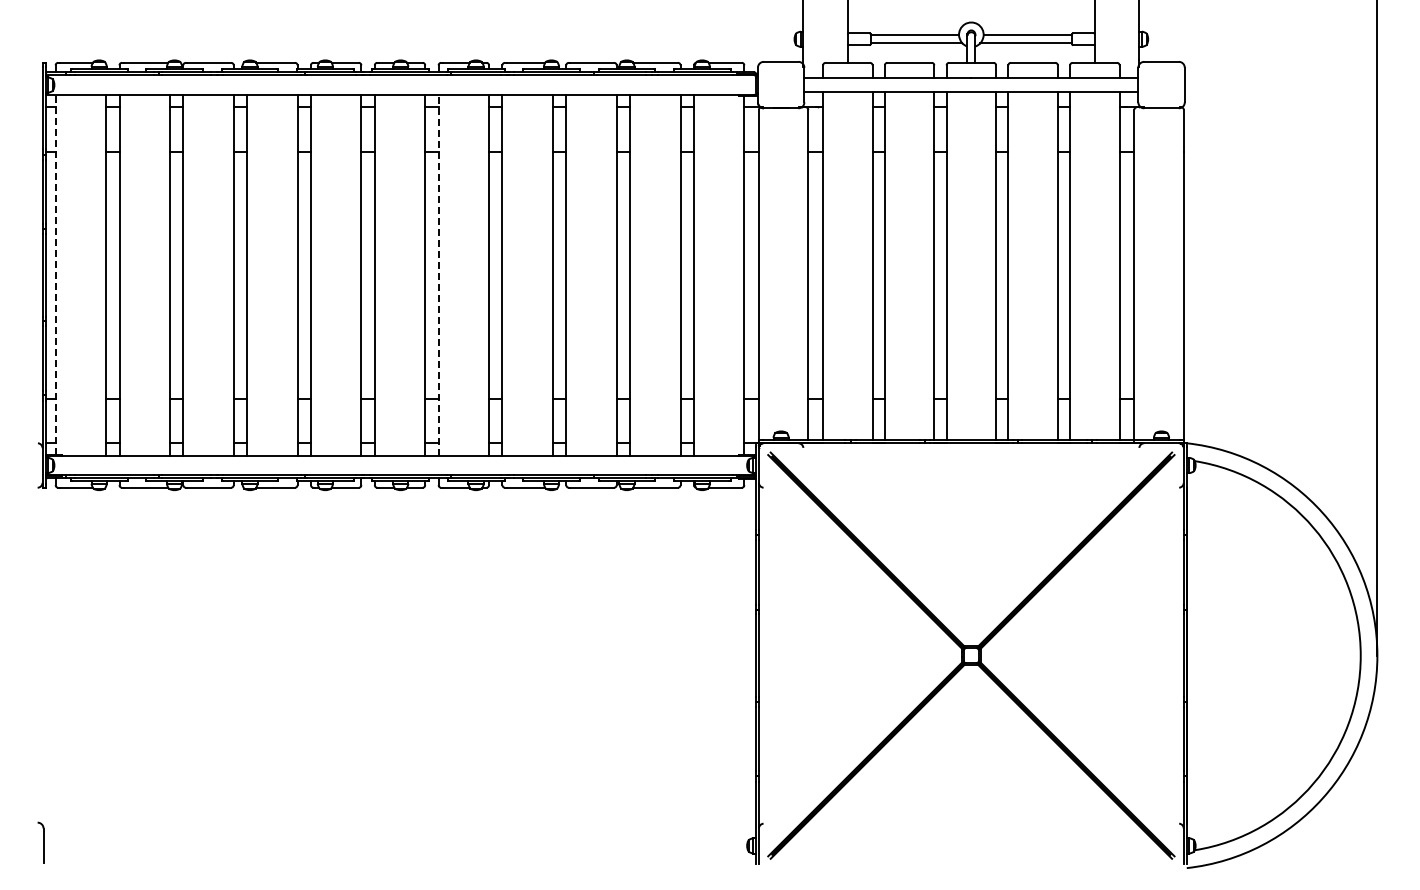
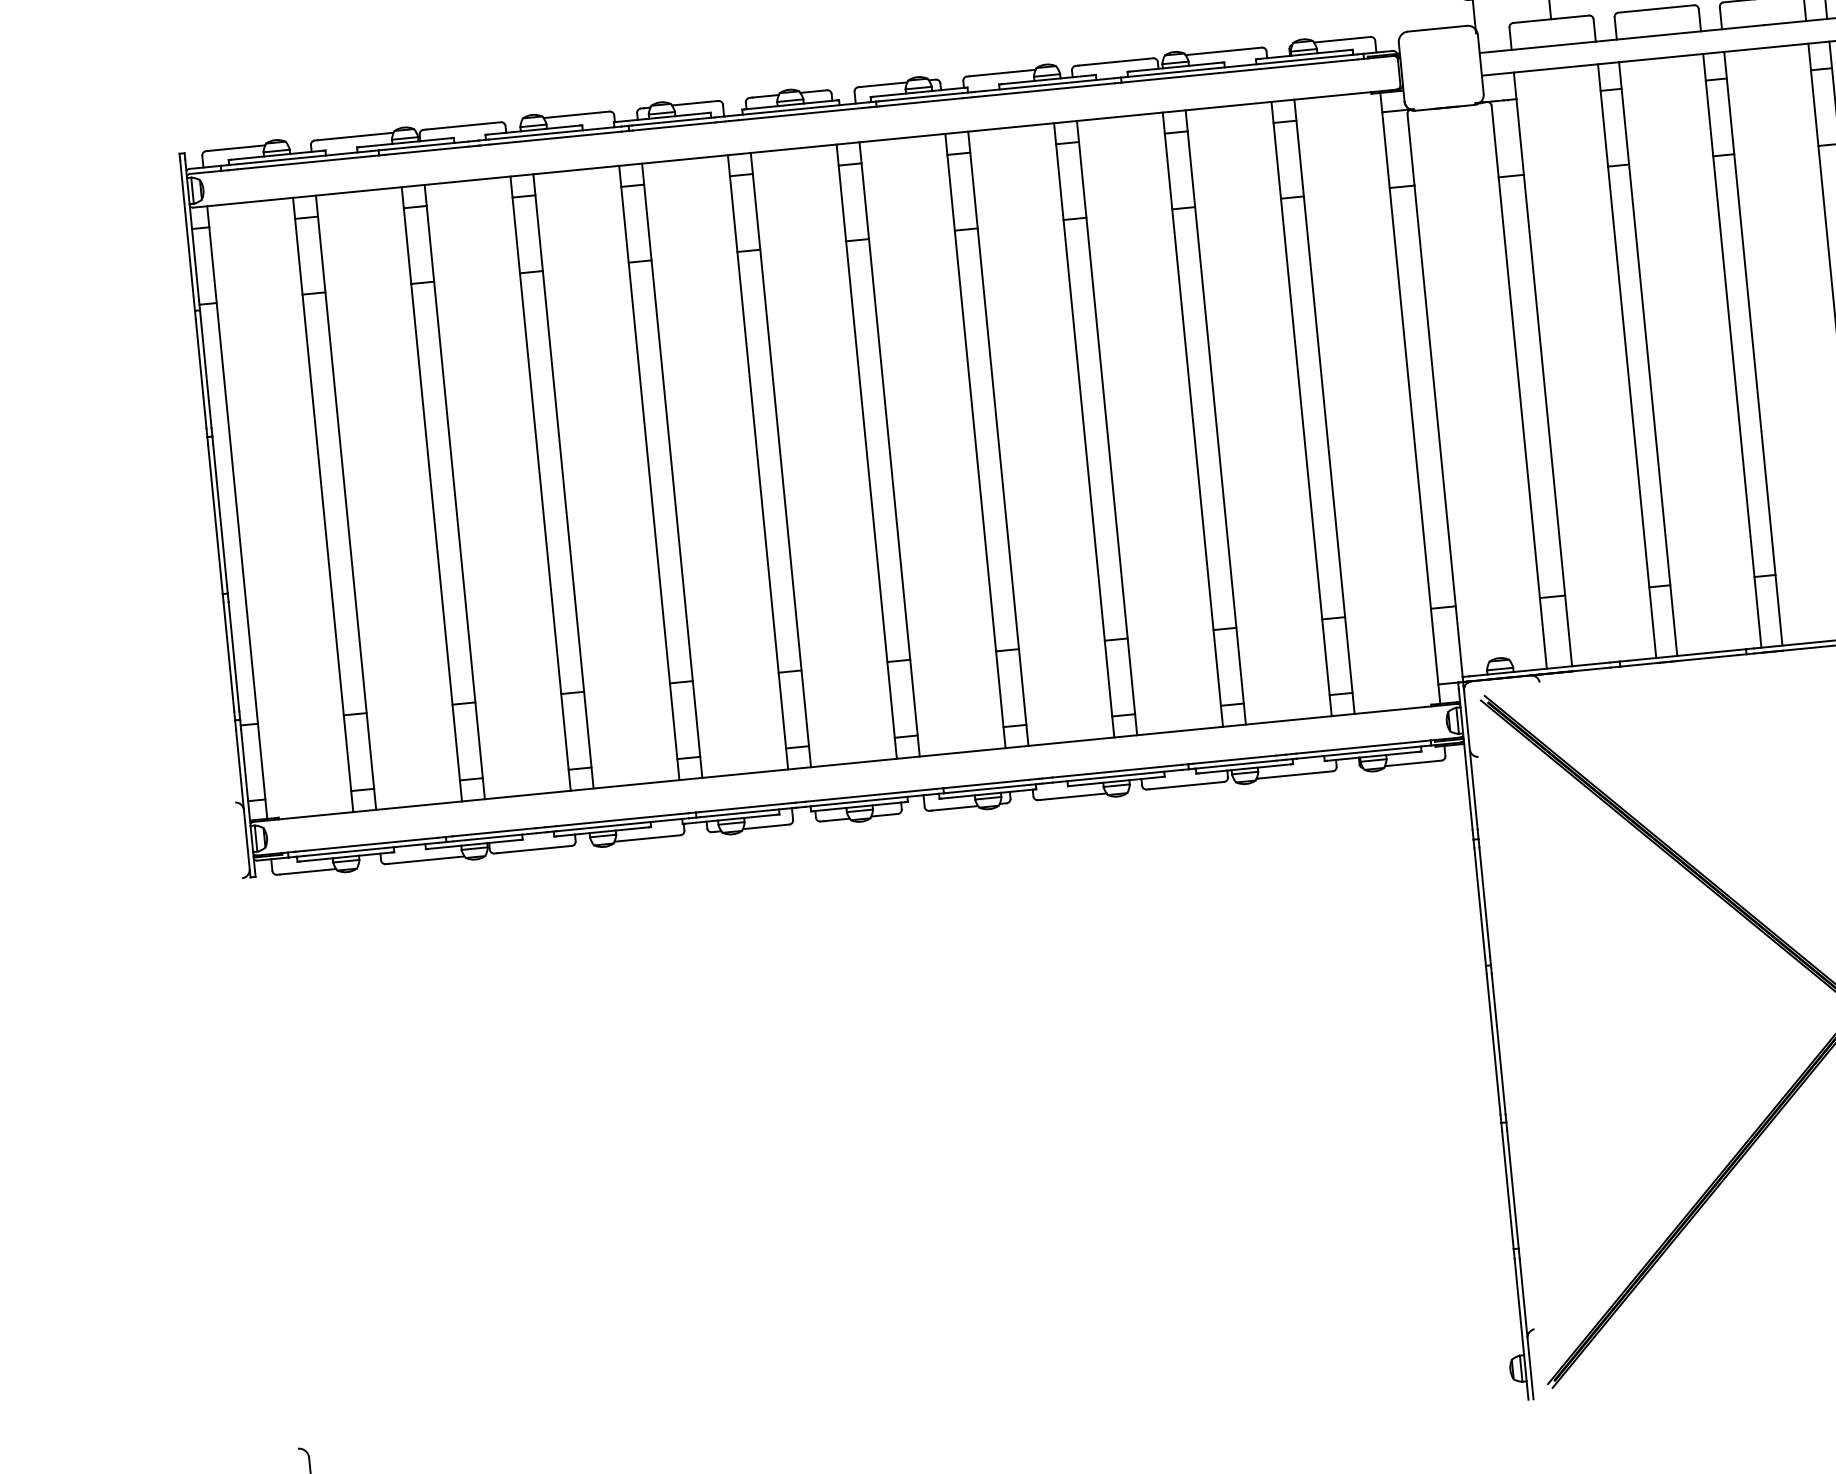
line: (55, 274) -> (236, 512), dashed -> solid
line: (438, 274) -> (889, 448), dashed -> solid

